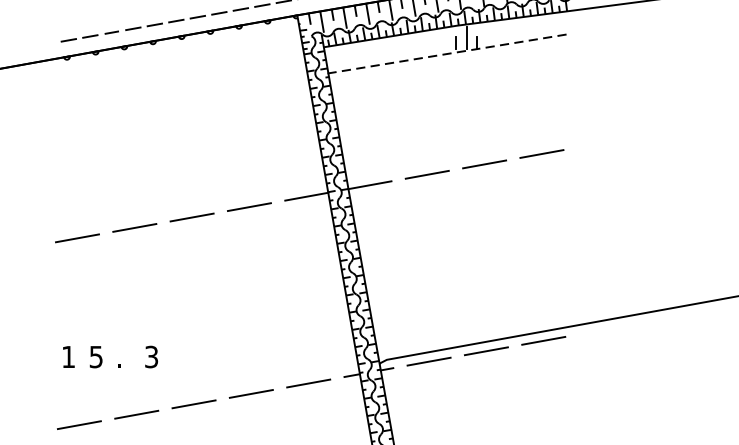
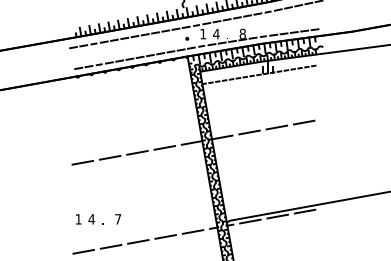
text: (95, 357) -> (91, 219), 5 -> 4
text: (152, 357) -> (118, 219), 3 -> 7

